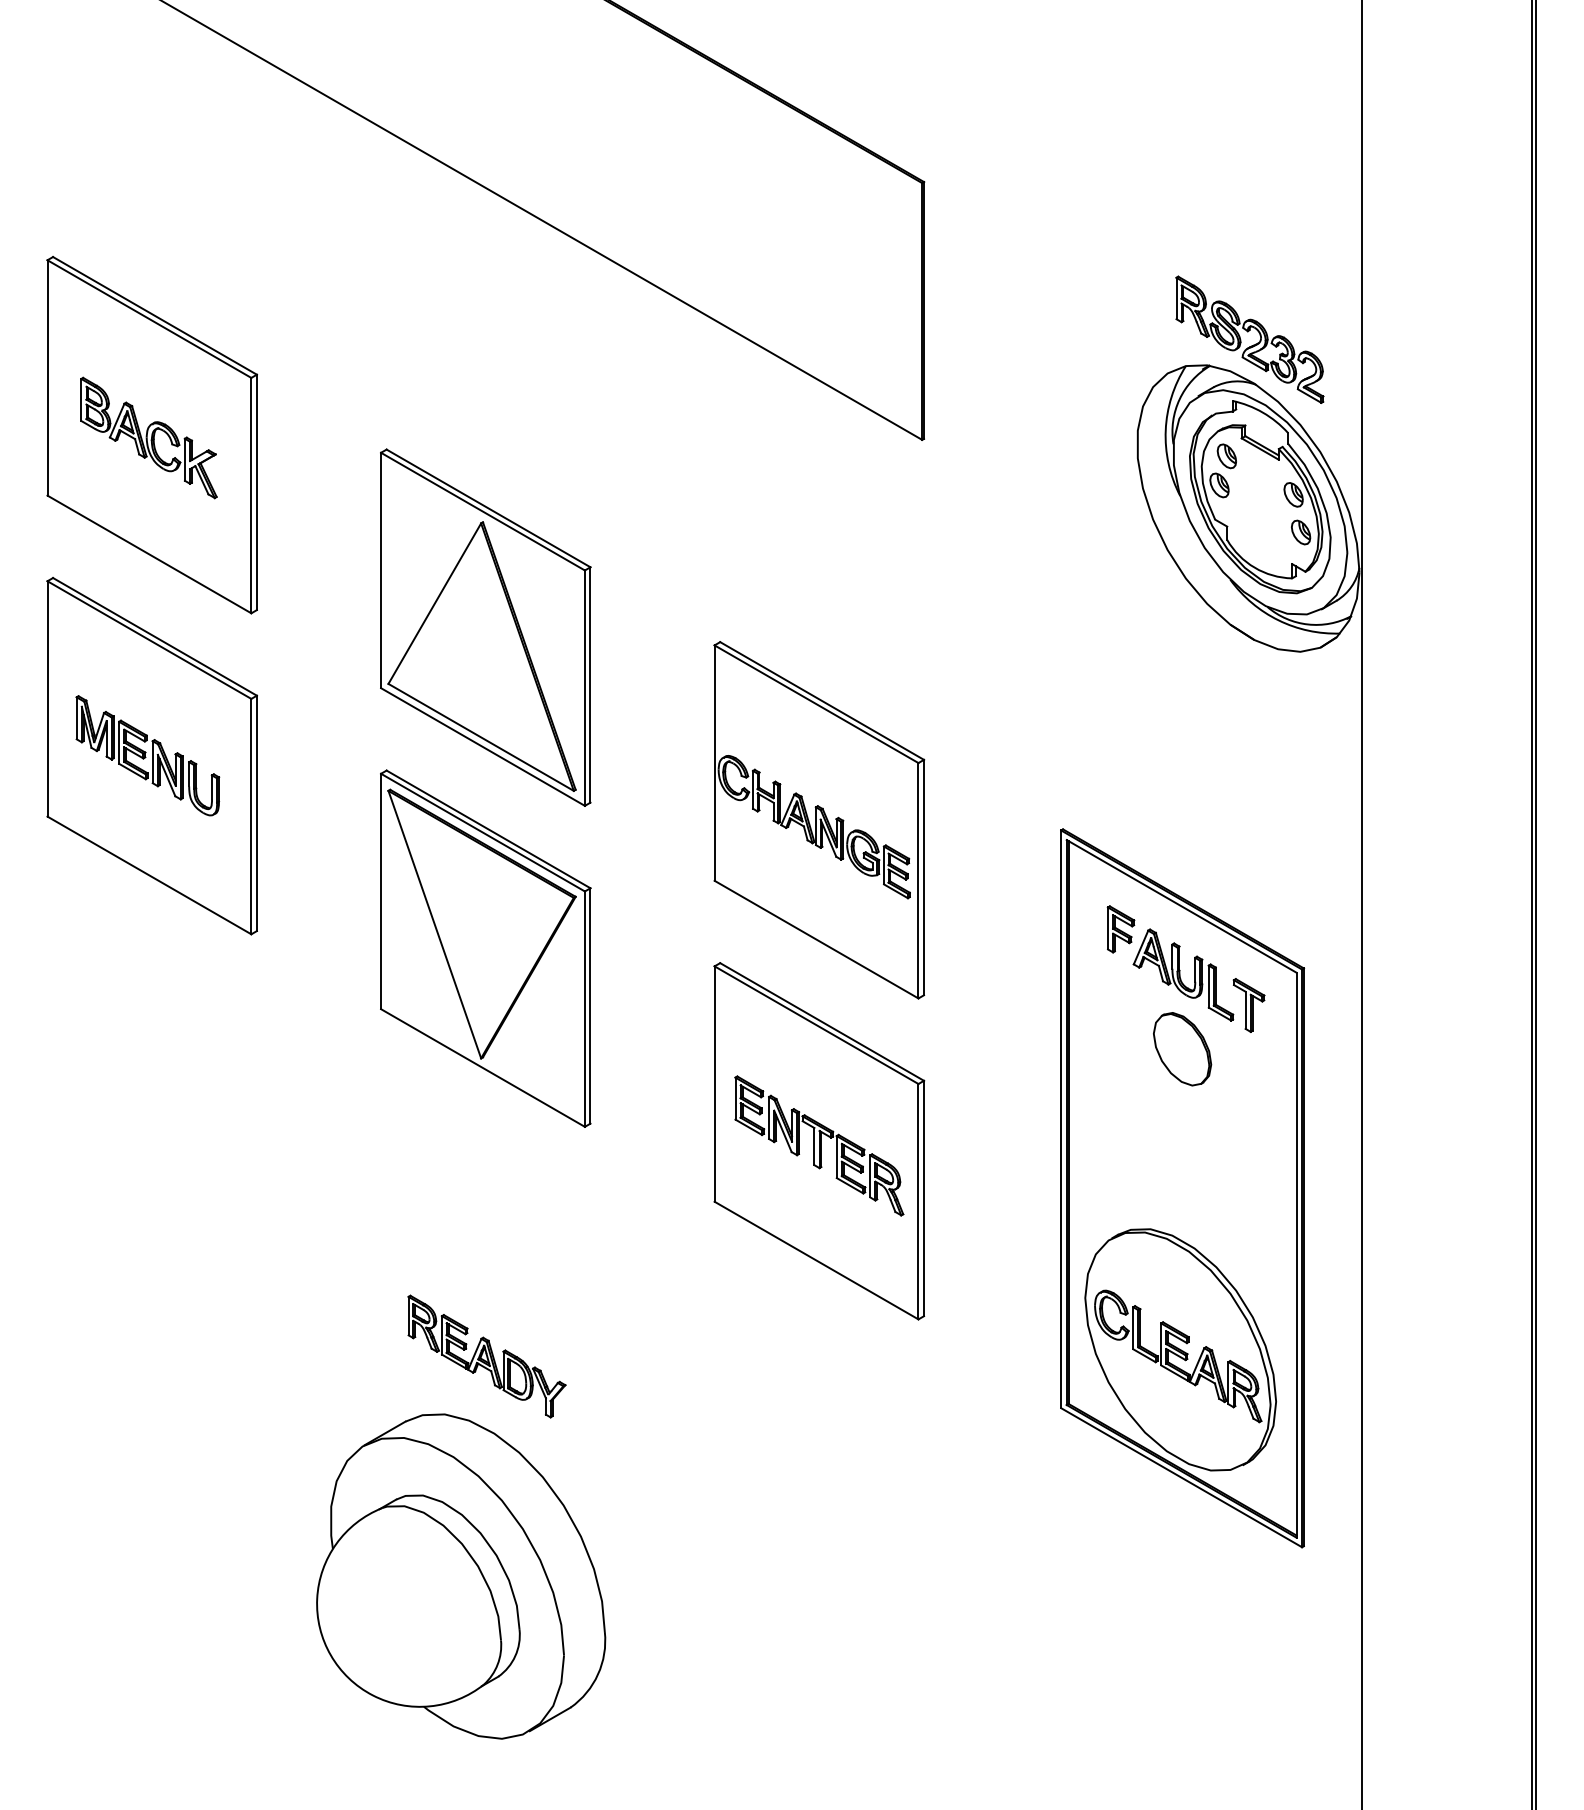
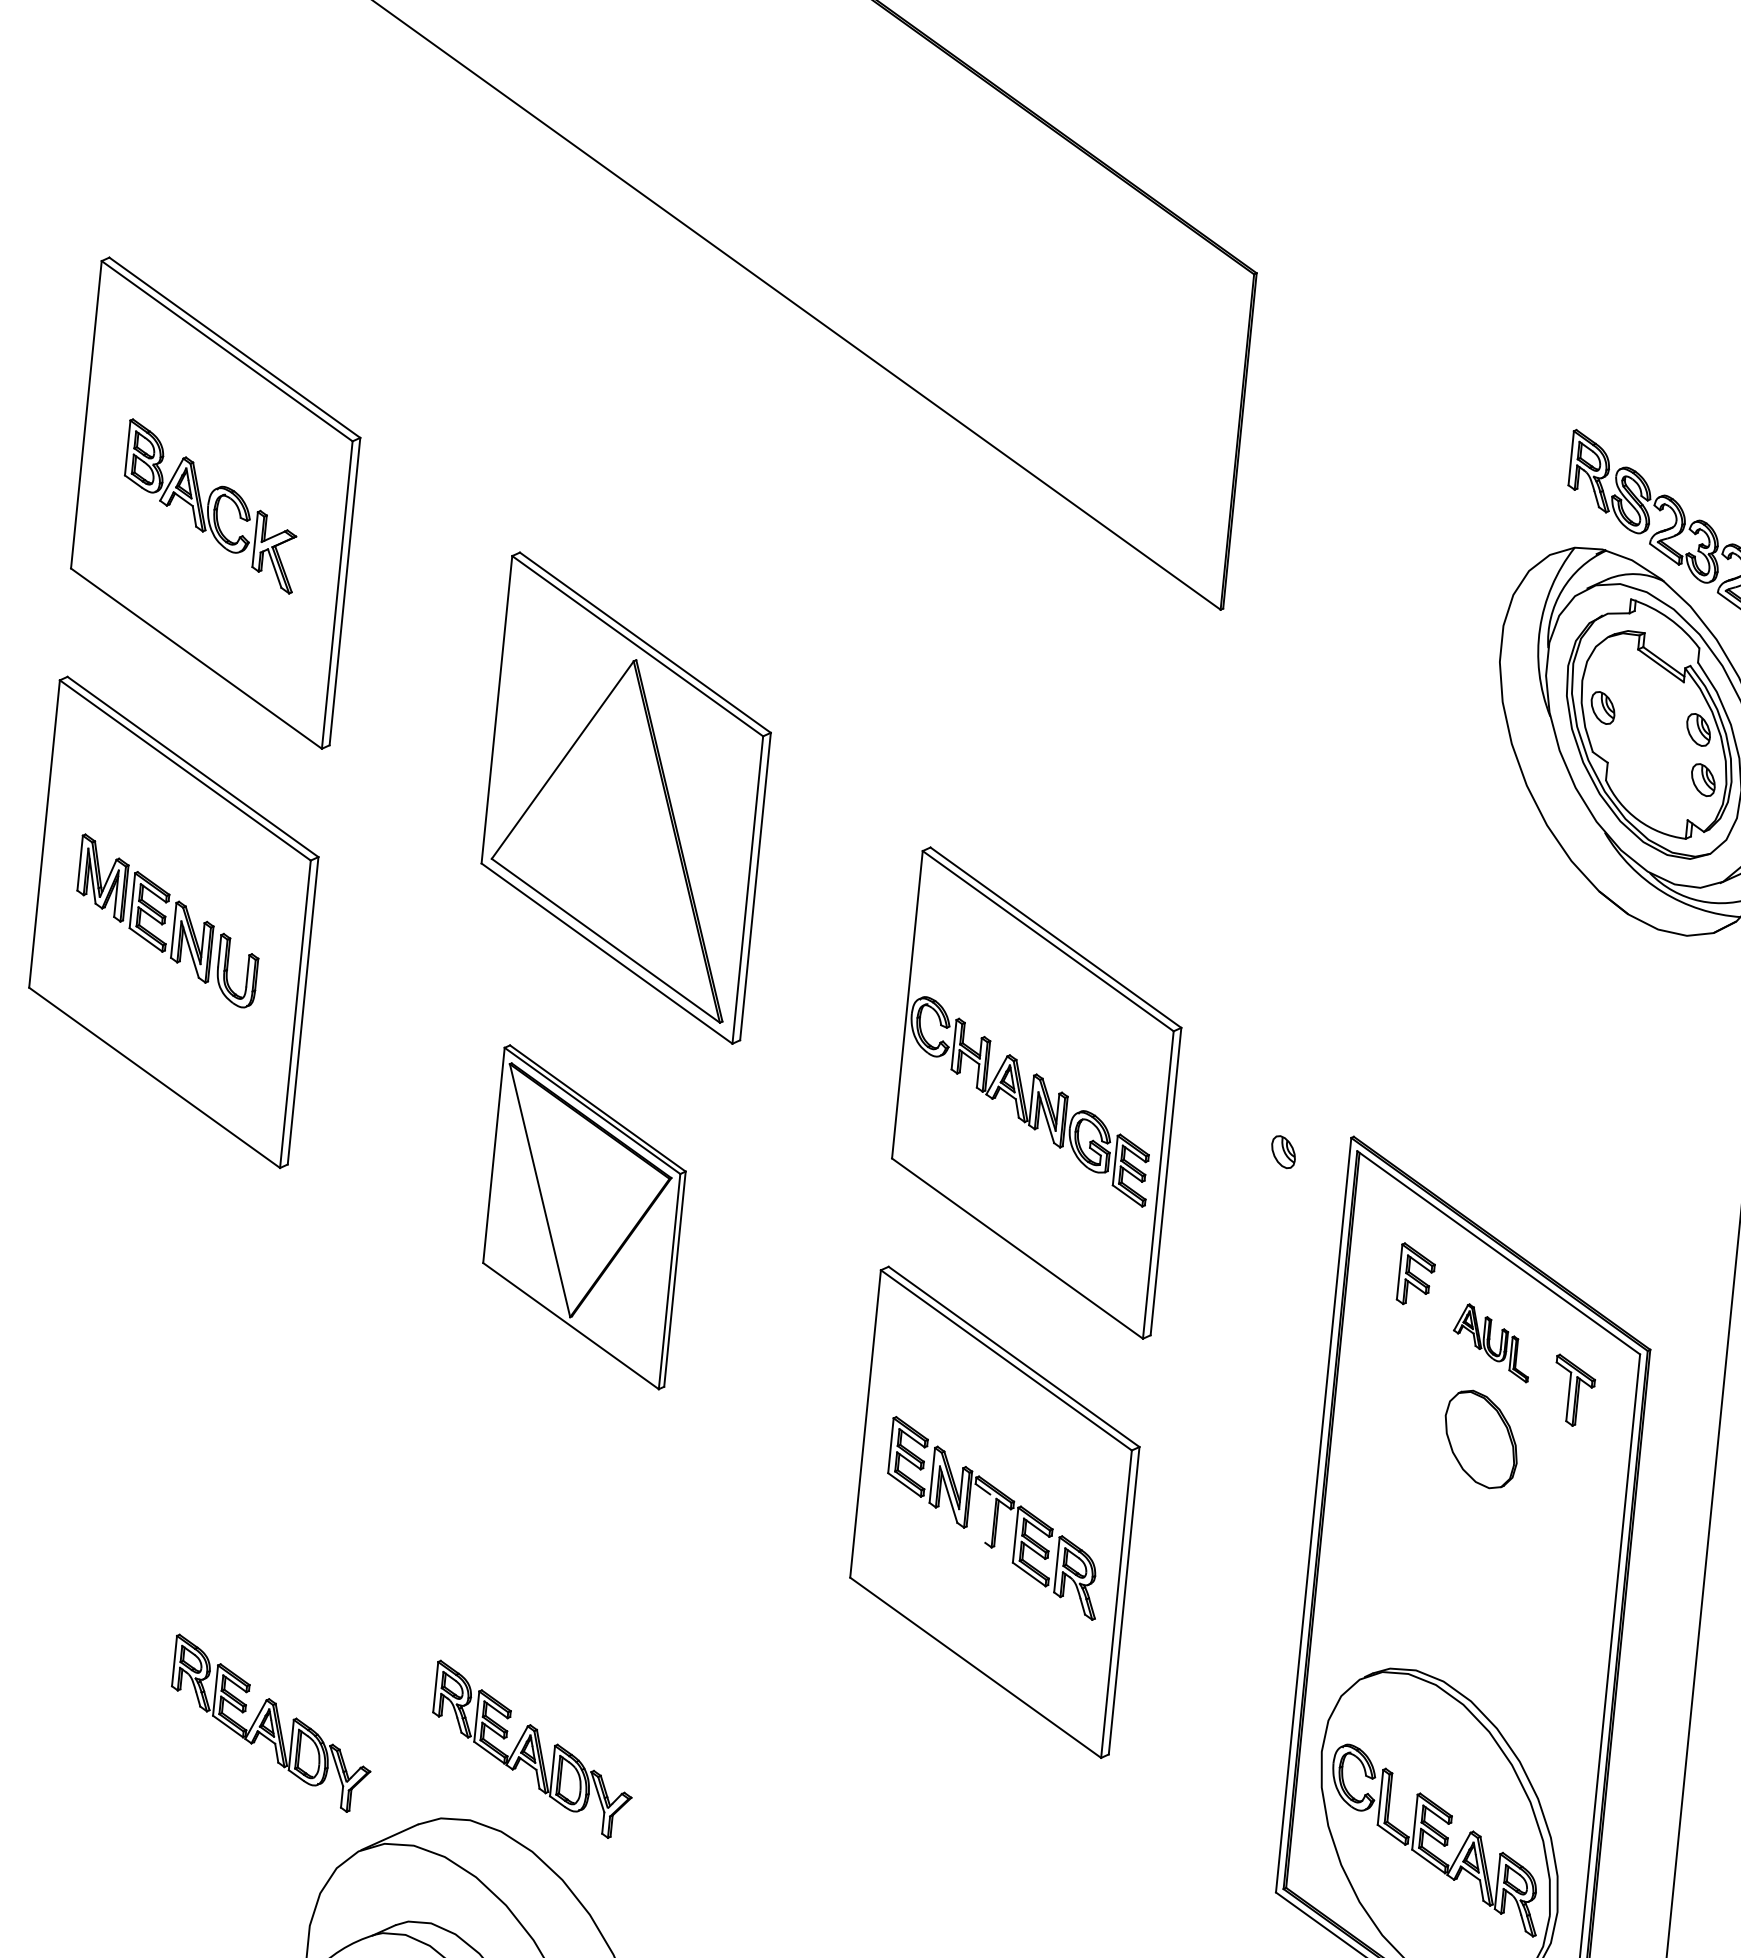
part: (1226, 456) -> (1282, 1152), moved
part: (485, 948) -> (584, 1217), size x0.7
part: (1183, 974) -> (1492, 1342), size x0.6
line: (814, 1146) -> (987, 1518), removed
part: (286, 1356) -> (270, 1723), added

